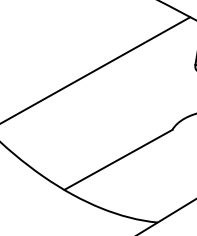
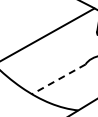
line: (117, 160) -> (58, 79), solid -> dashed

